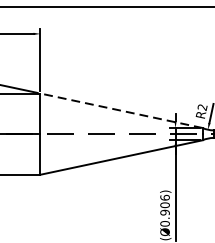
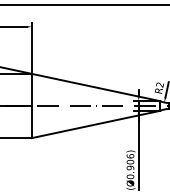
line: (122, 110) -> (96, 87), dashed -> solid

